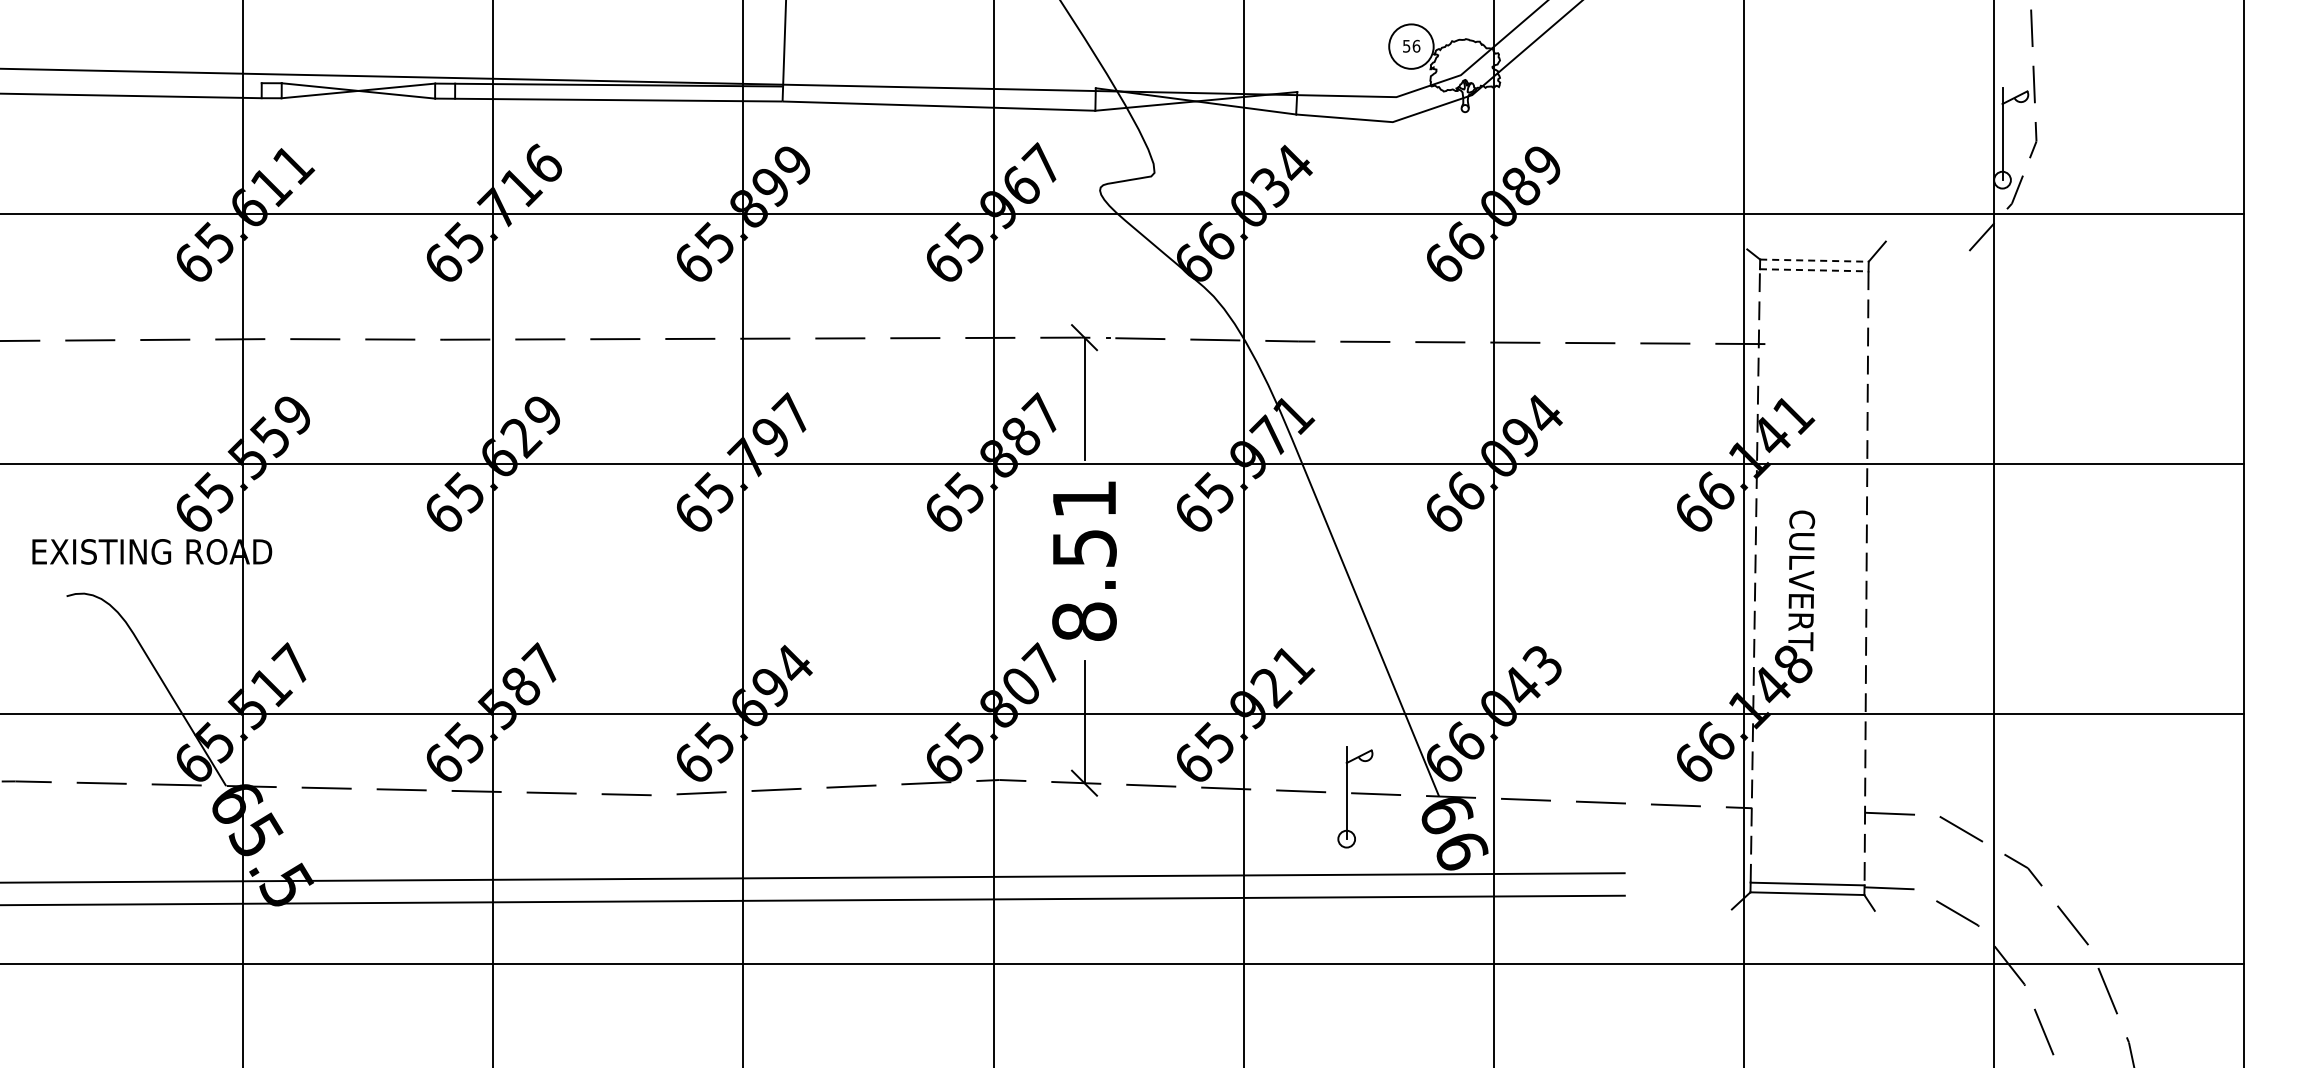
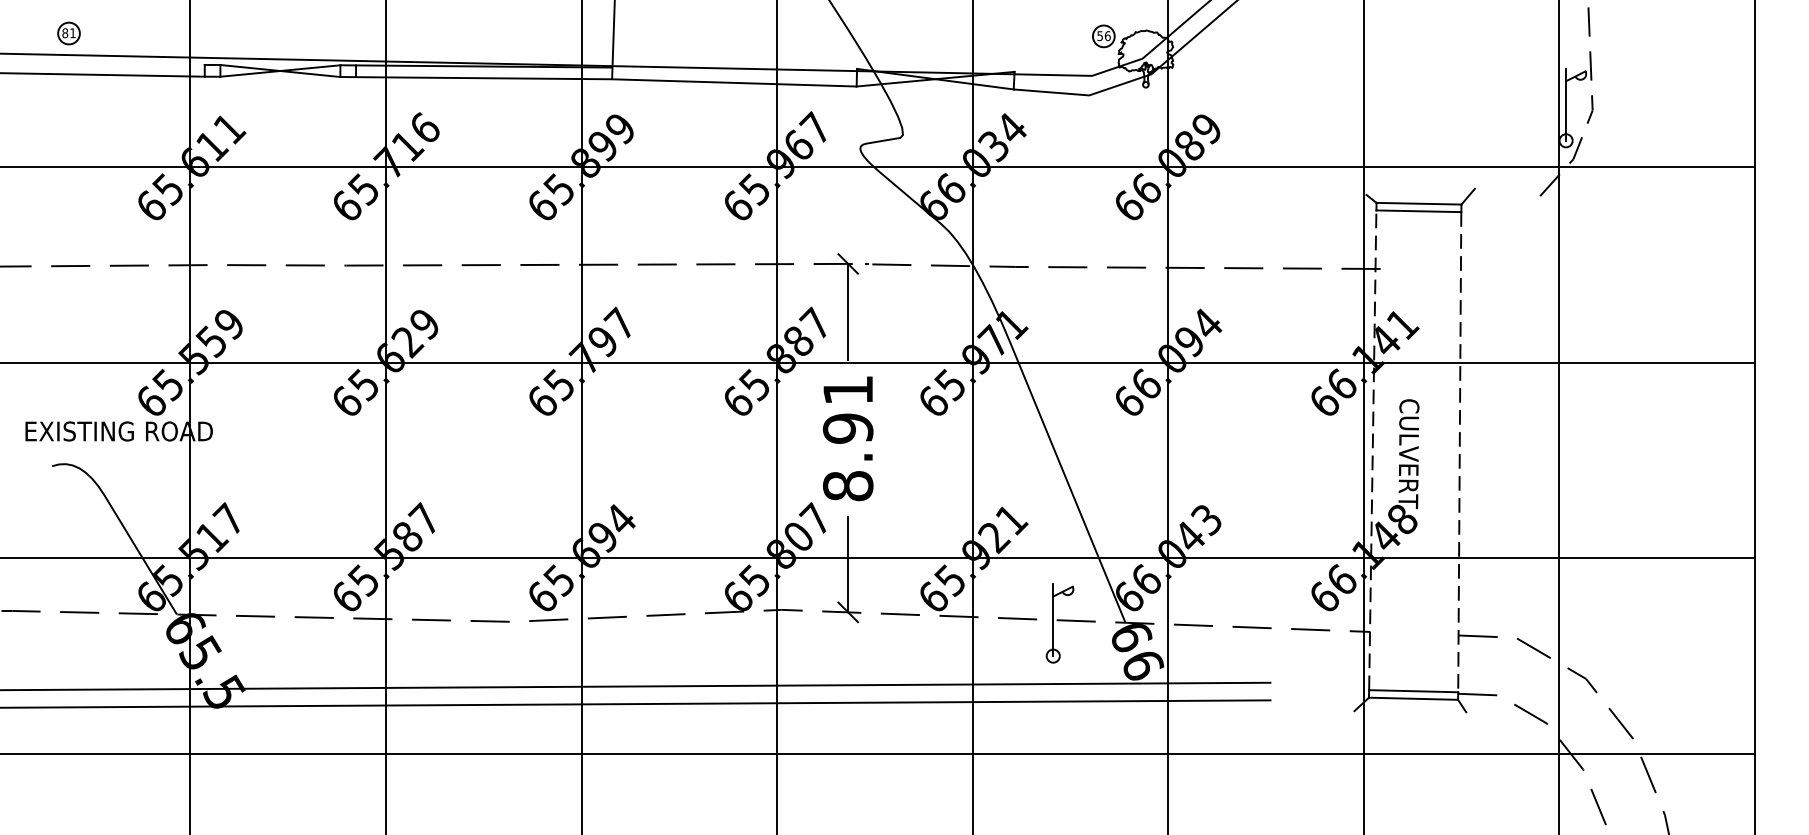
part: (87, 42) -> (68, 33), added
circle: (1411, 46) -> (1103, 36), size x0.62
line: (1814, 260) -> (1419, 203), dashed -> solid
line: (1814, 270) -> (1419, 211), dashed -> solid
text: (1084, 548) -> (848, 428), 8.51 -> 8.91

